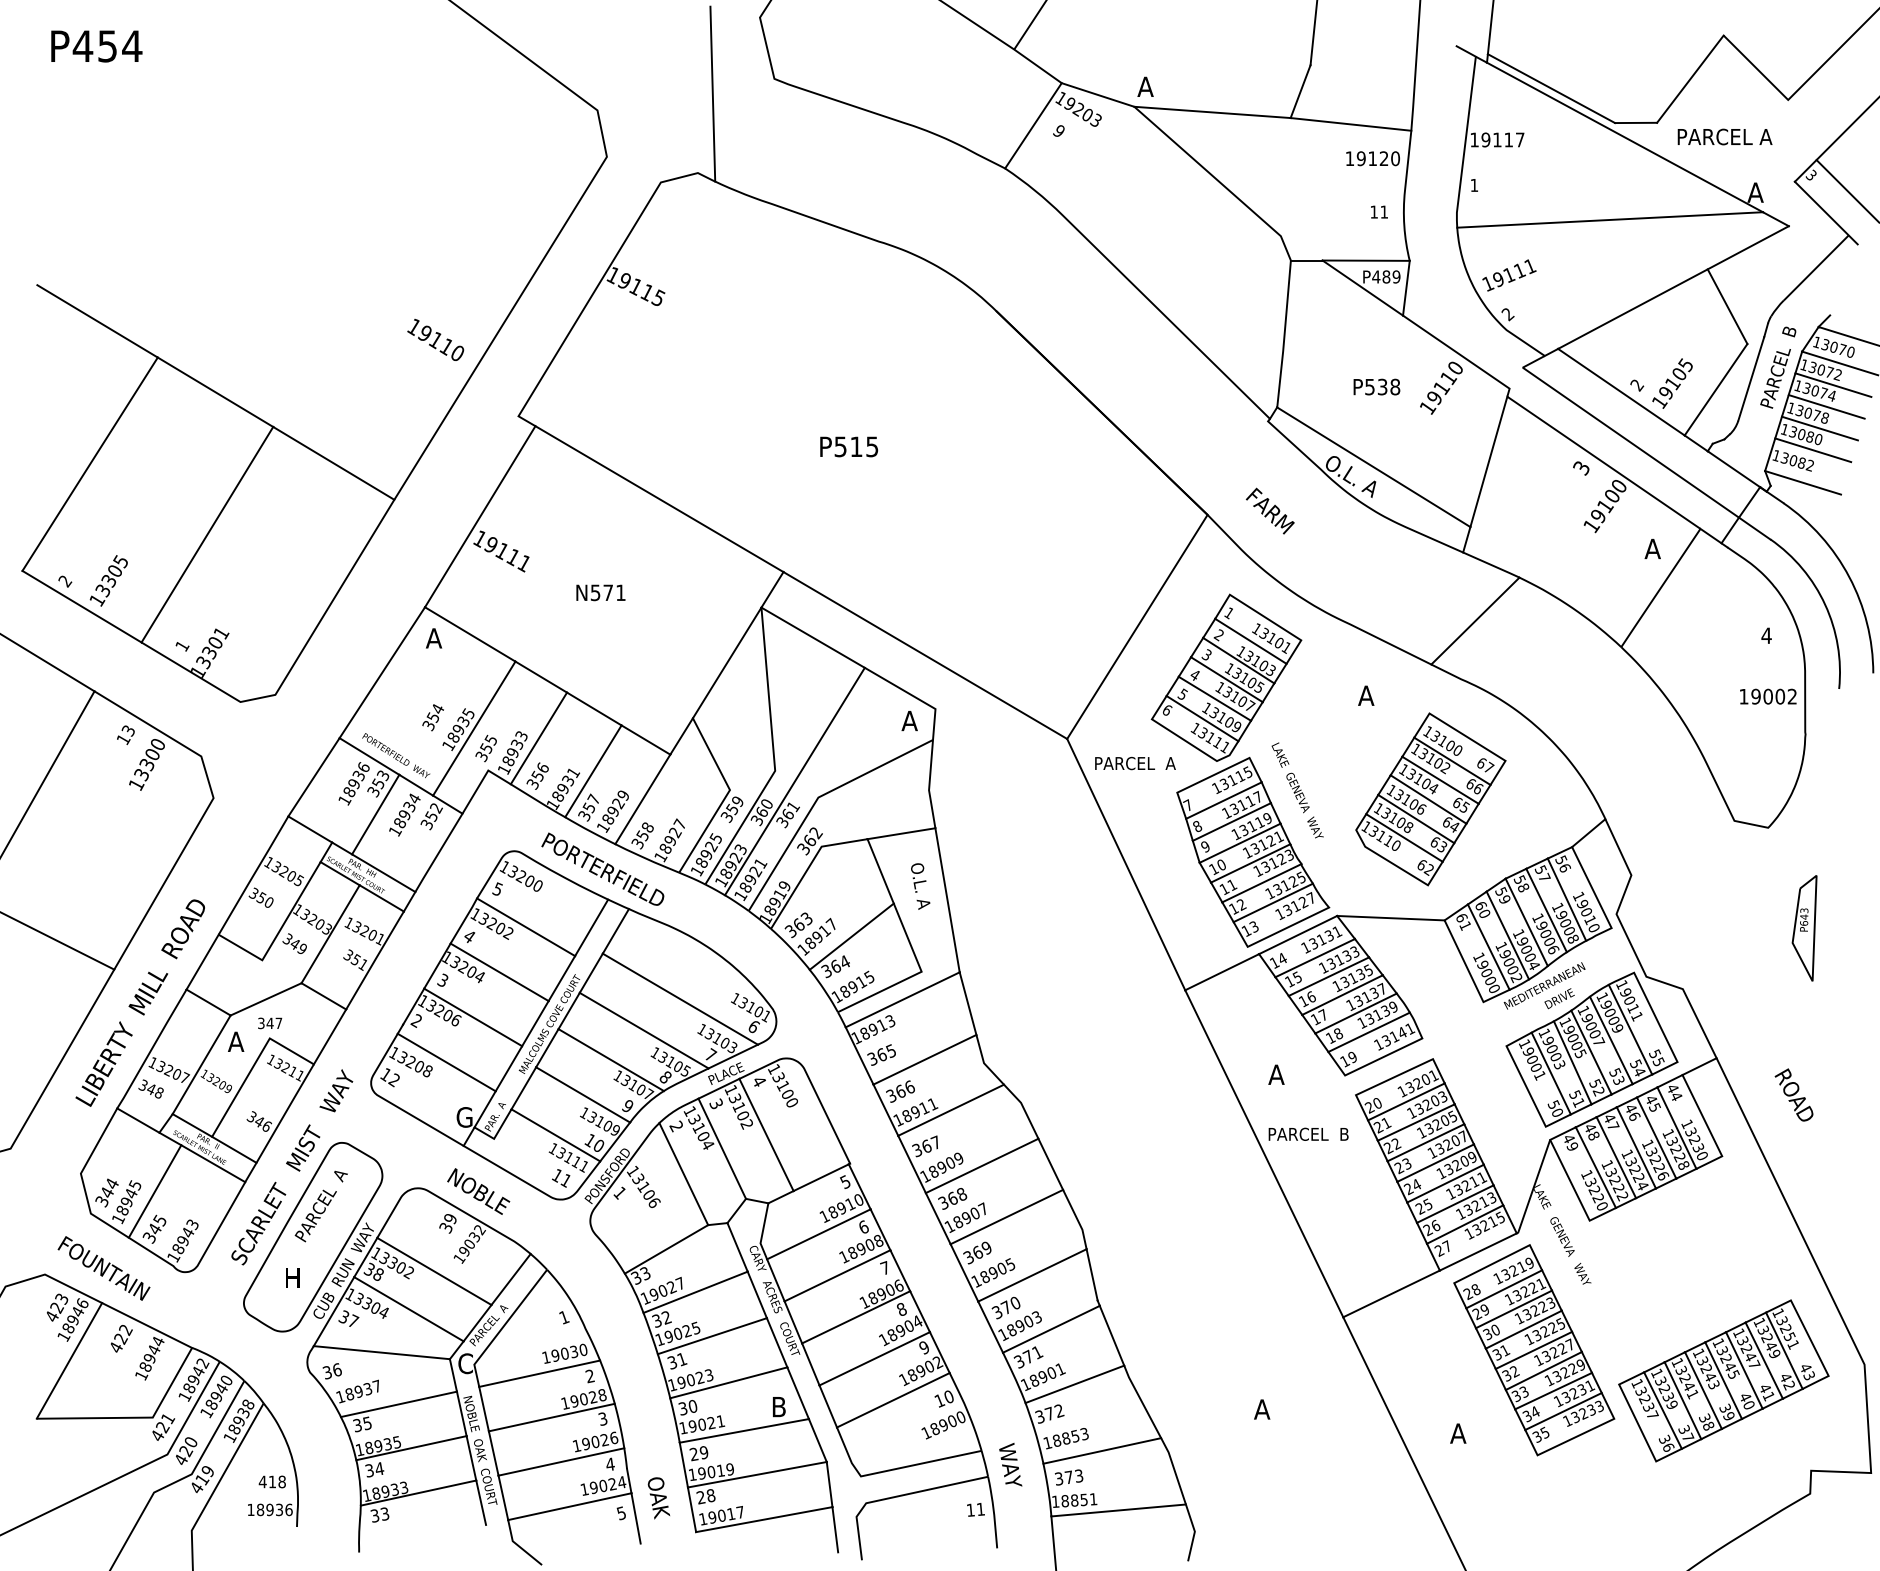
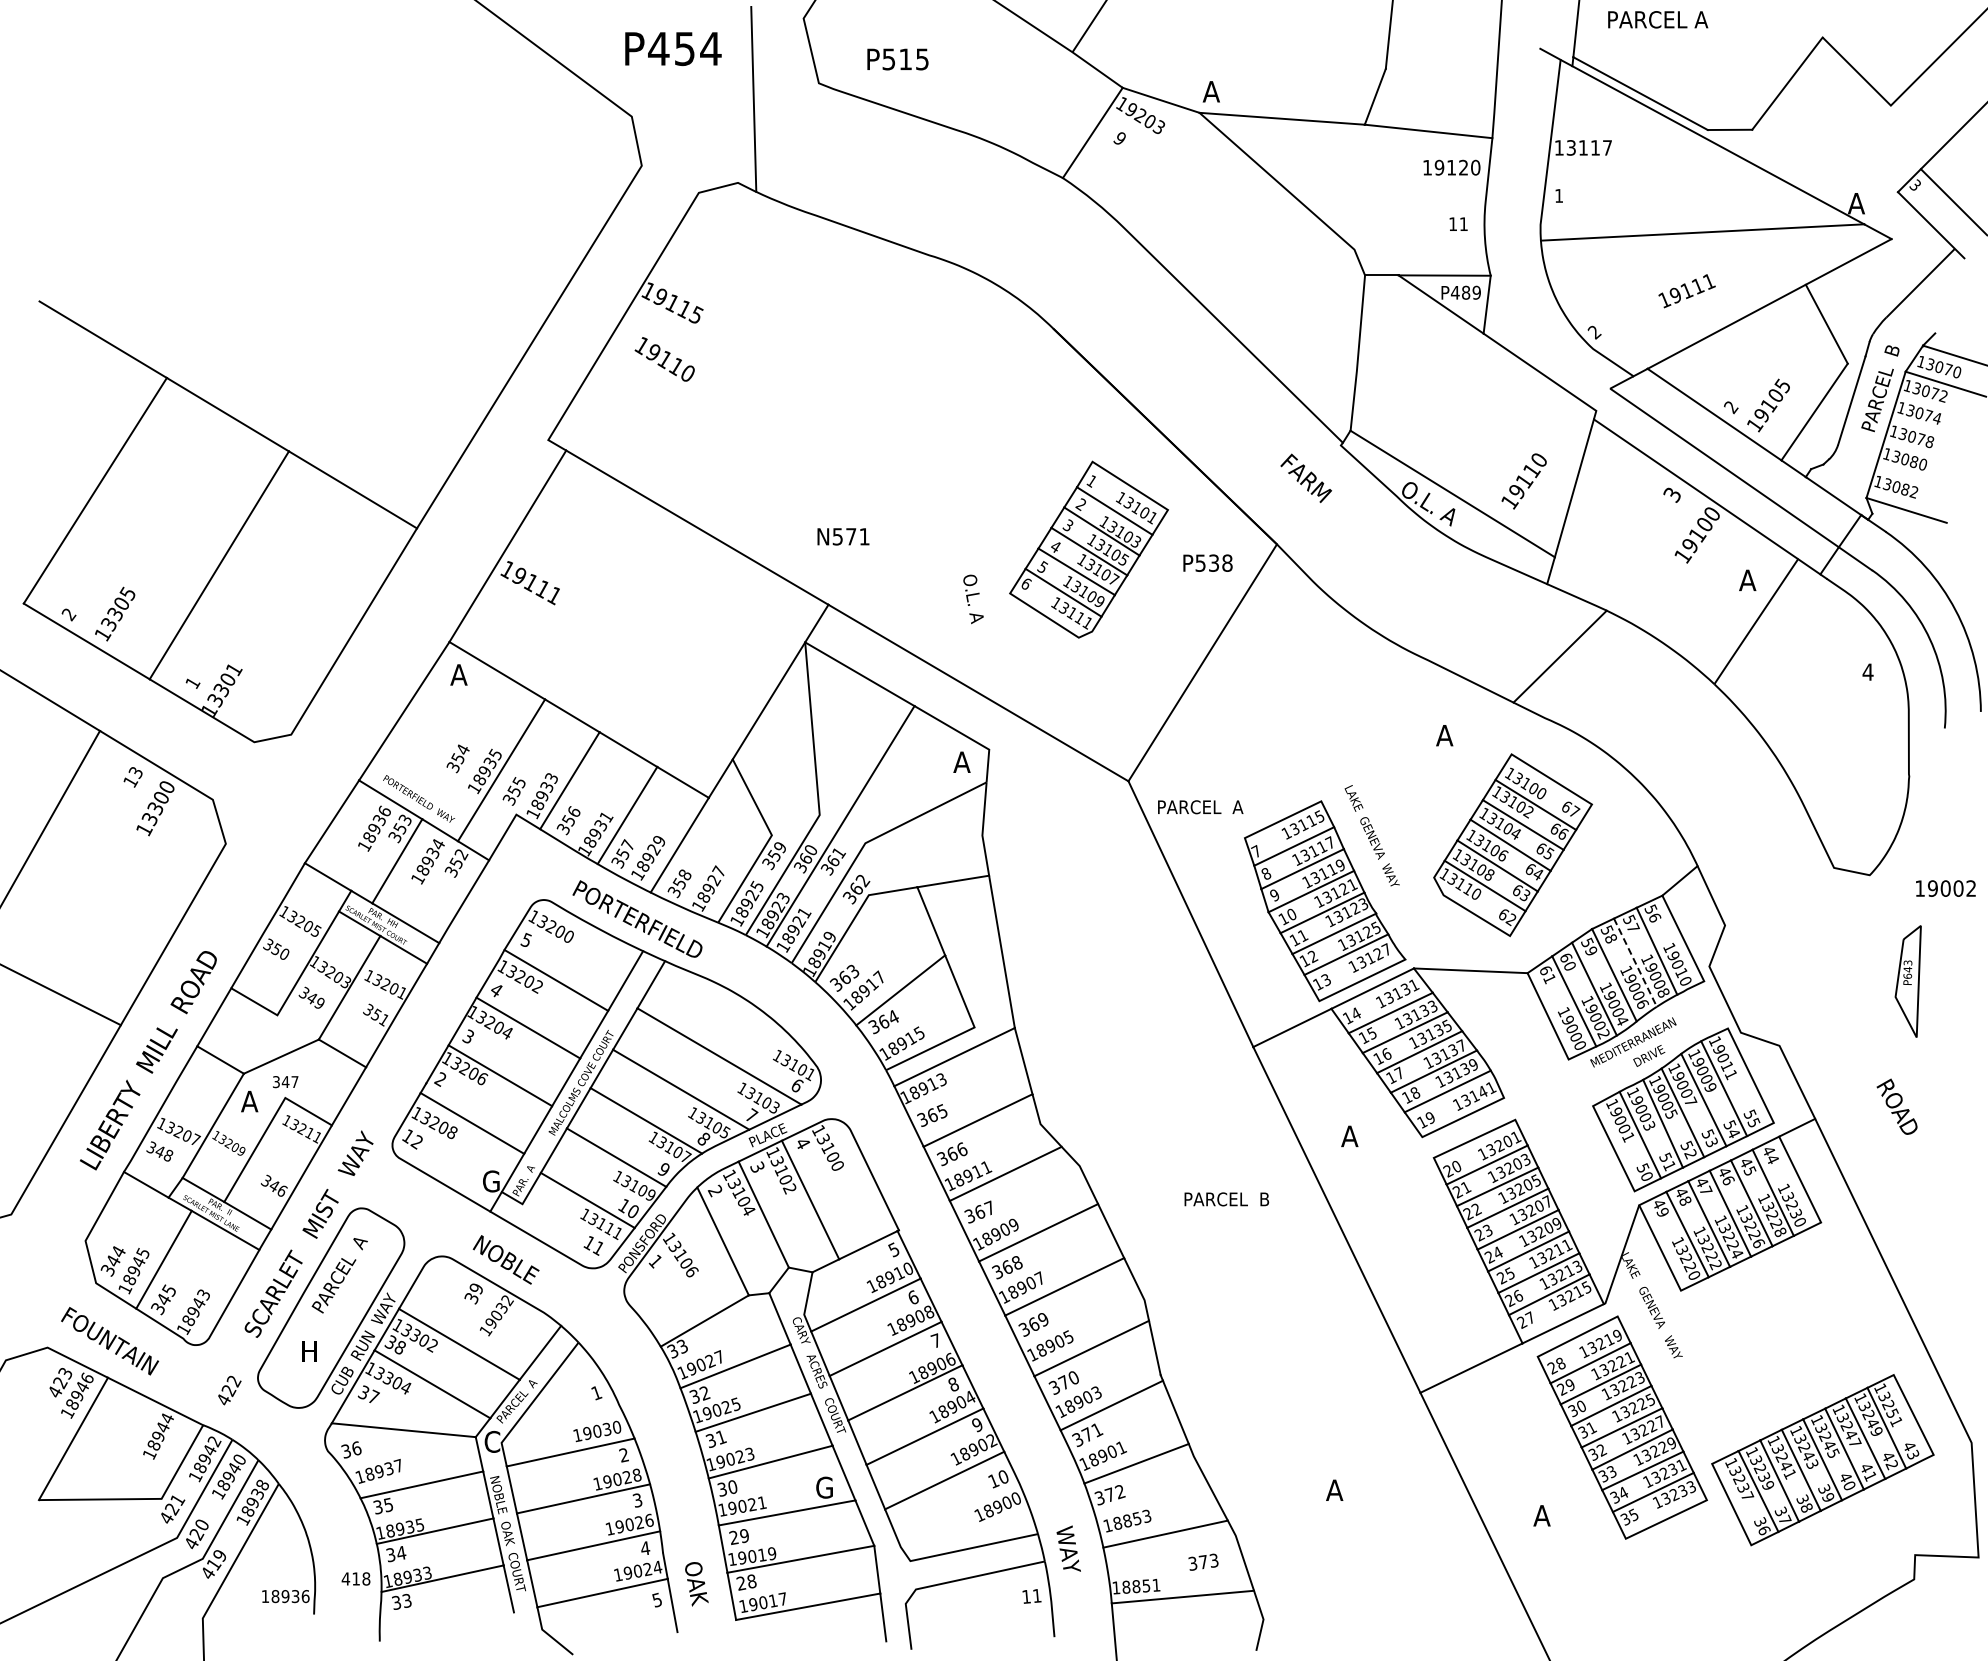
text: (96, 45) -> (673, 48), moved
text: (1725, 136) -> (1658, 19), moved
text: (1485, 139) -> (1570, 147), 19117 -> 13117
text: (1508, 275) -> (1686, 291), moved
text: (435, 340) -> (664, 359), moved
line: (1833, 384) -> (1938, 406), removed
text: (1376, 386) -> (1207, 562), moved
text: (1440, 388) -> (1523, 481), moved
line: (1826, 406) -> (1931, 429), removed
line: (1819, 428) -> (1924, 452), removed
text: (848, 446) -> (897, 59), moved
line: (1813, 449) -> (1917, 475), removed
text: (1269, 510) -> (1305, 477), moved
text: (600, 592) -> (843, 536), moved
part: (1226, 677) -> (1088, 549), moved
text: (1767, 696) -> (1945, 888), moved
text: (920, 886) -> (973, 599), moved
line: (1546, 911) -> (1635, 963), solid -> dashed
text: (1793, 1094) -> (1896, 1106), moved
text: (1308, 1134) -> (1226, 1199), moved
text: (121, 1338) -> (229, 1390), moved
text: (779, 1406) -> (824, 1487), B -> G
text: (1069, 1476) -> (1203, 1561), moved
text: (271, 1481) -> (355, 1578), moved

